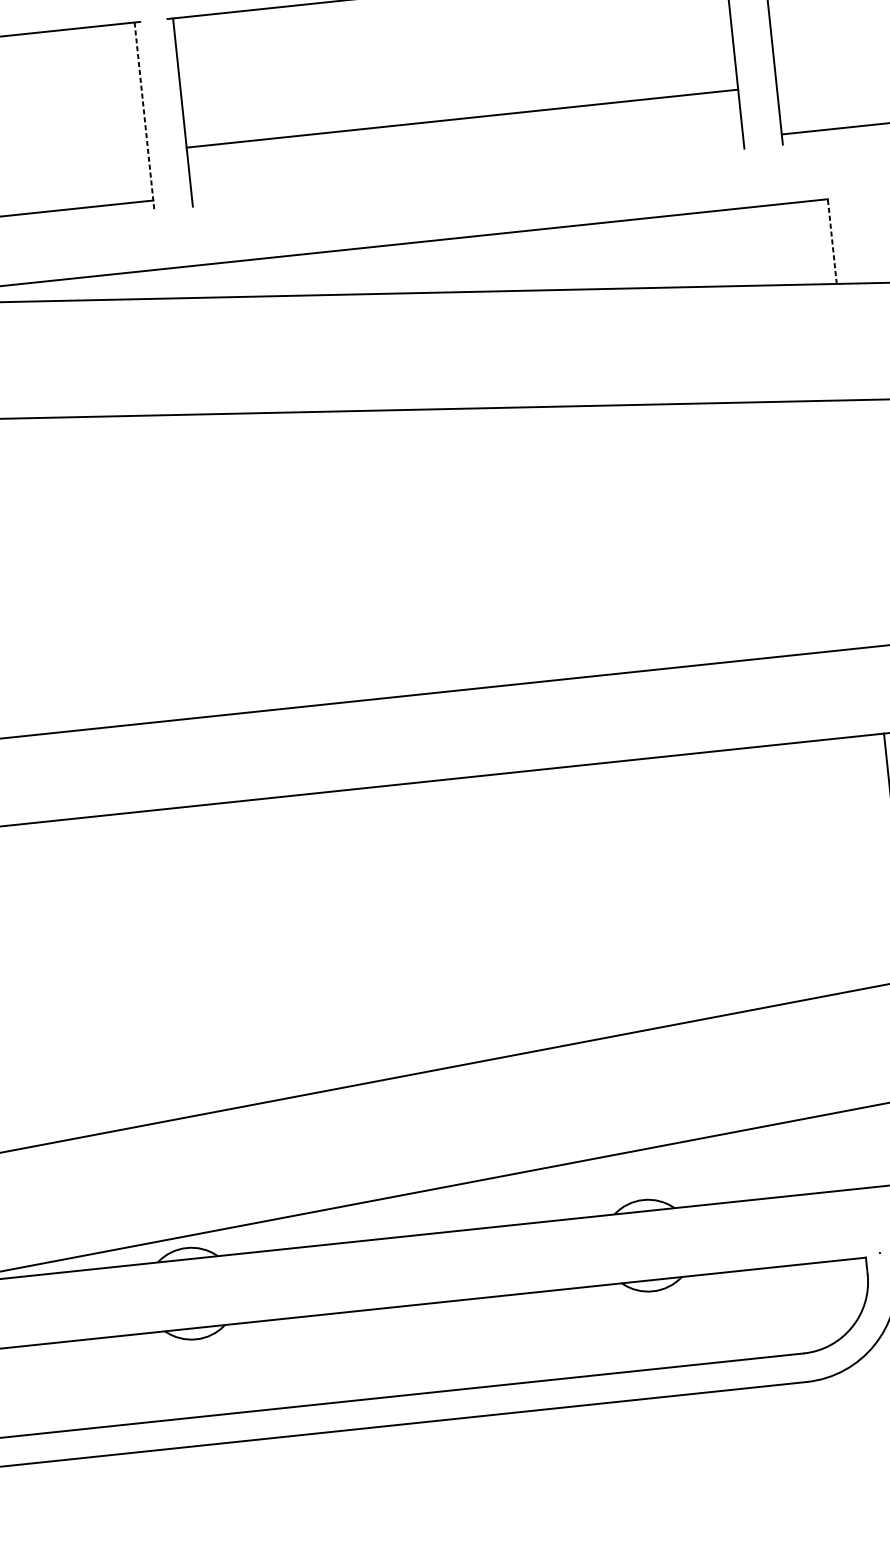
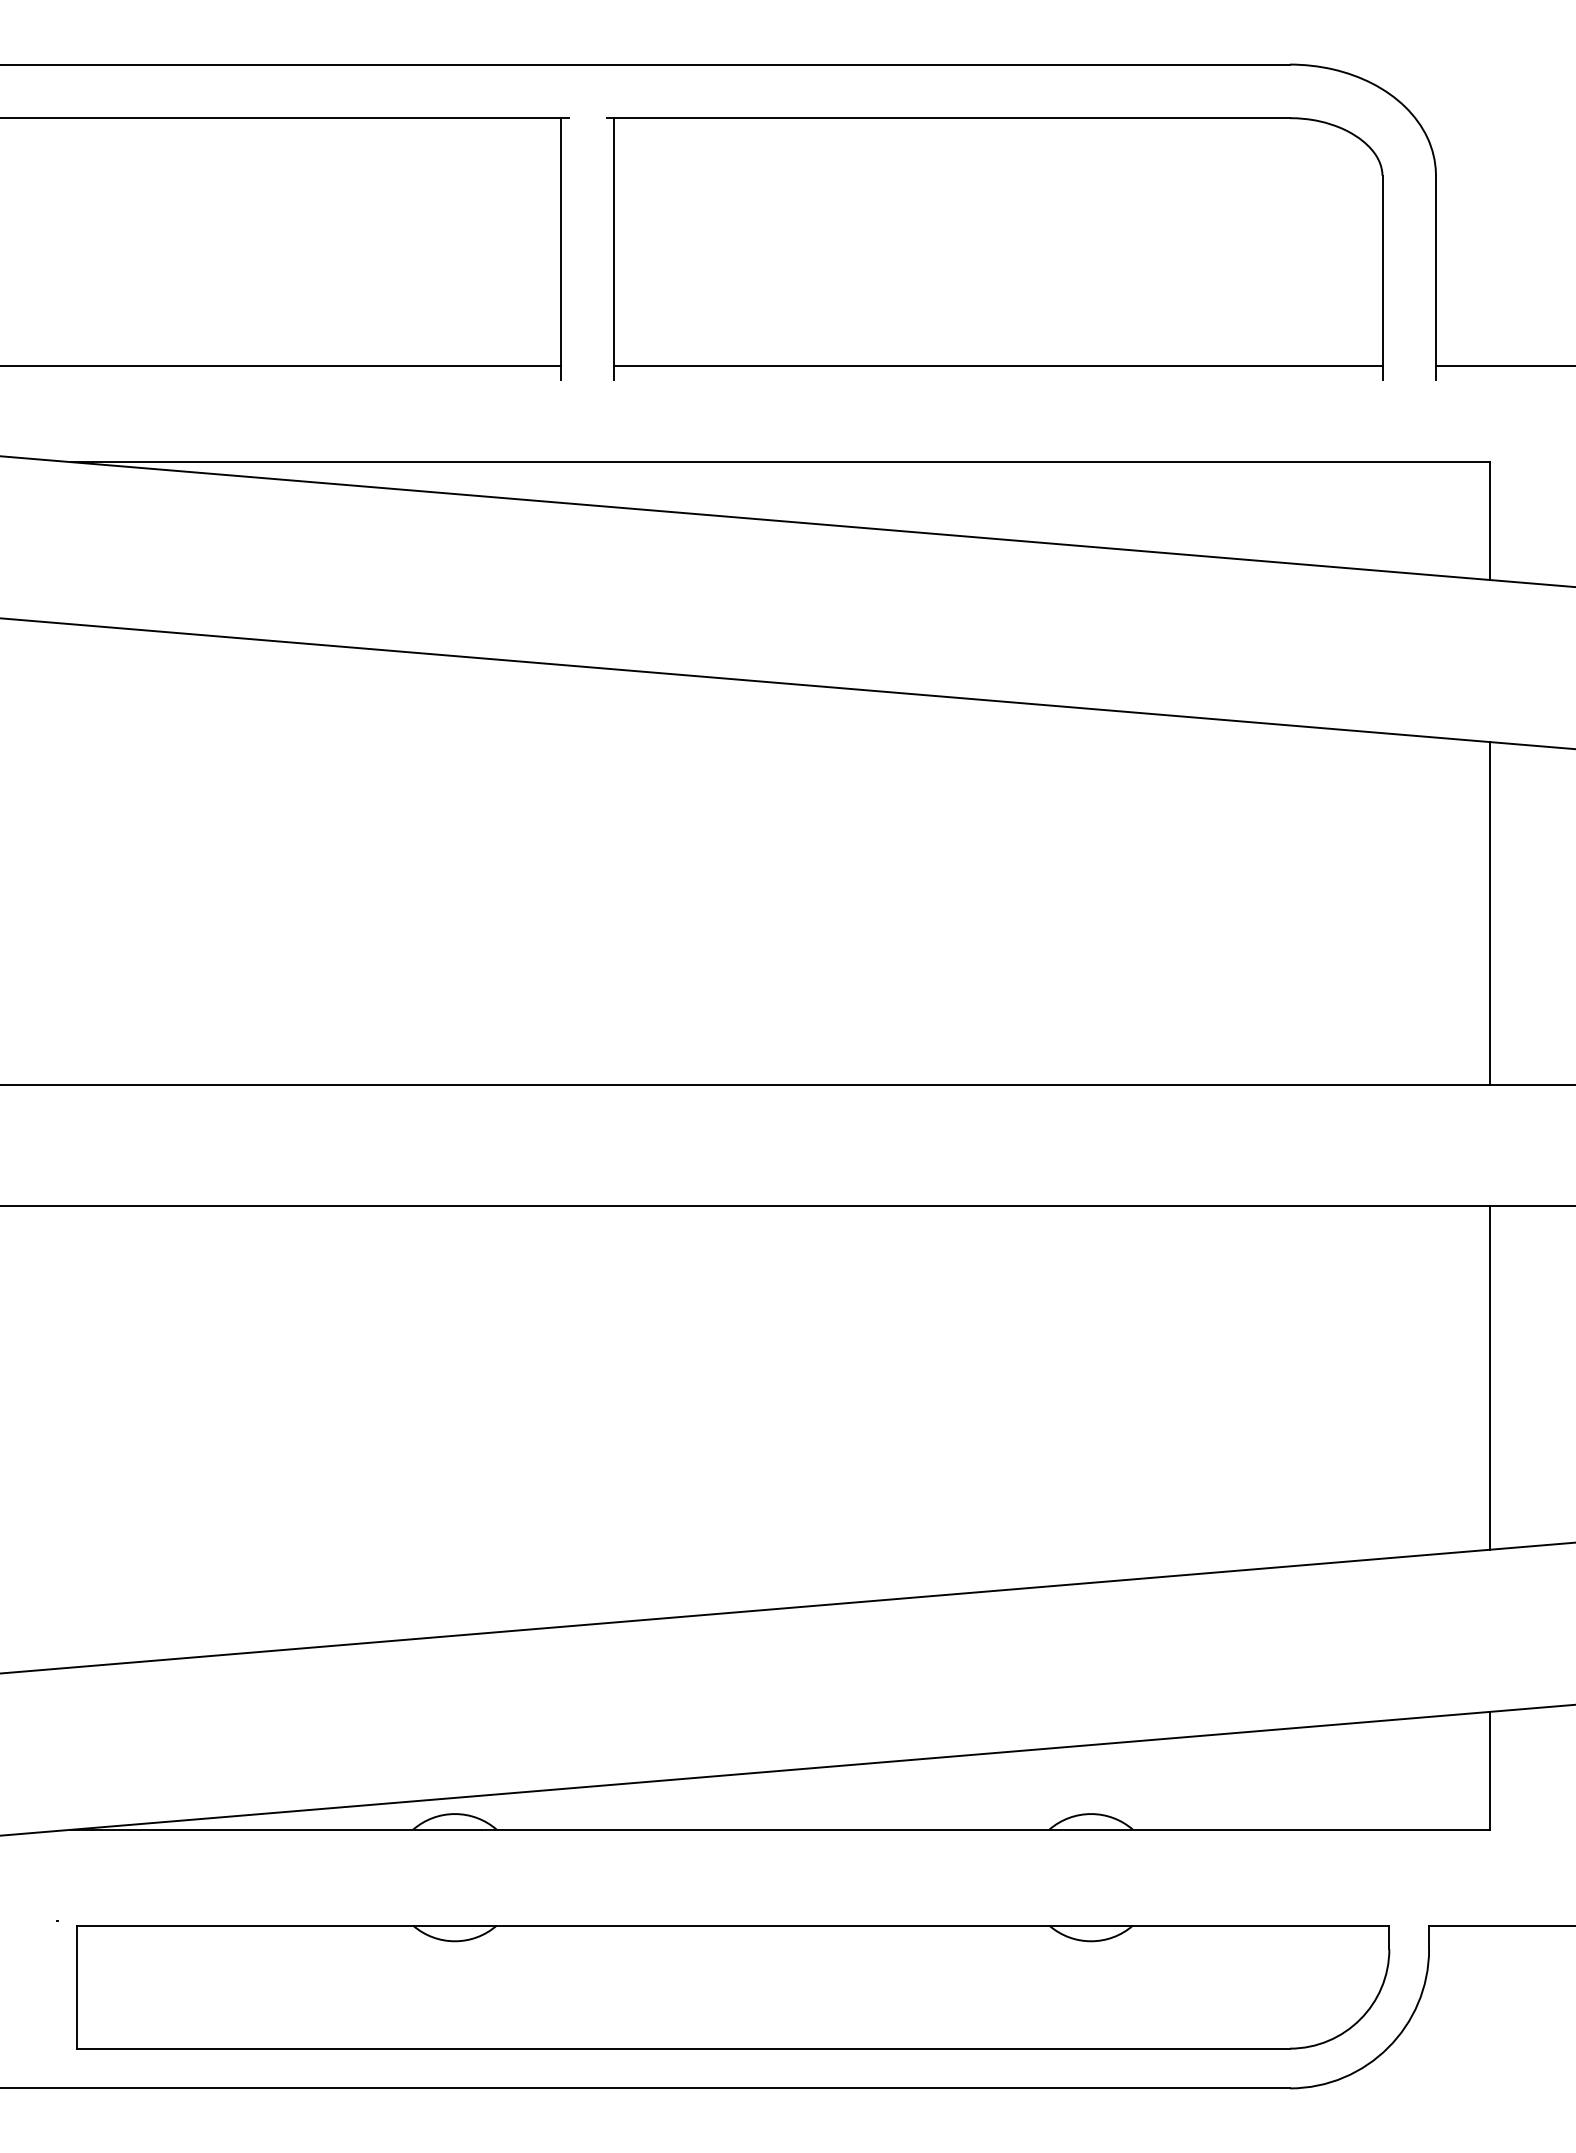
line: (144, 116) -> (560, 249), dashed -> solid
line: (462, 118) -> (998, 366), moved
line: (832, 241) -> (1490, 520), dashed -> solid
line: (862, 523) -> (1490, 913), added

